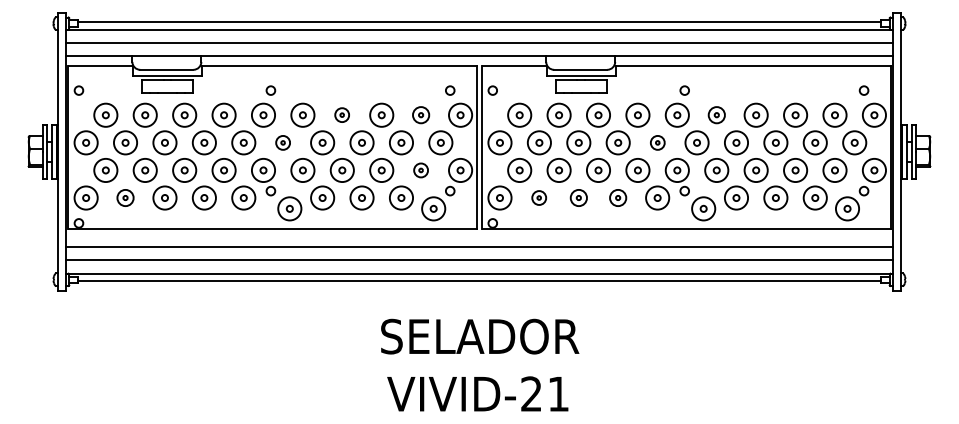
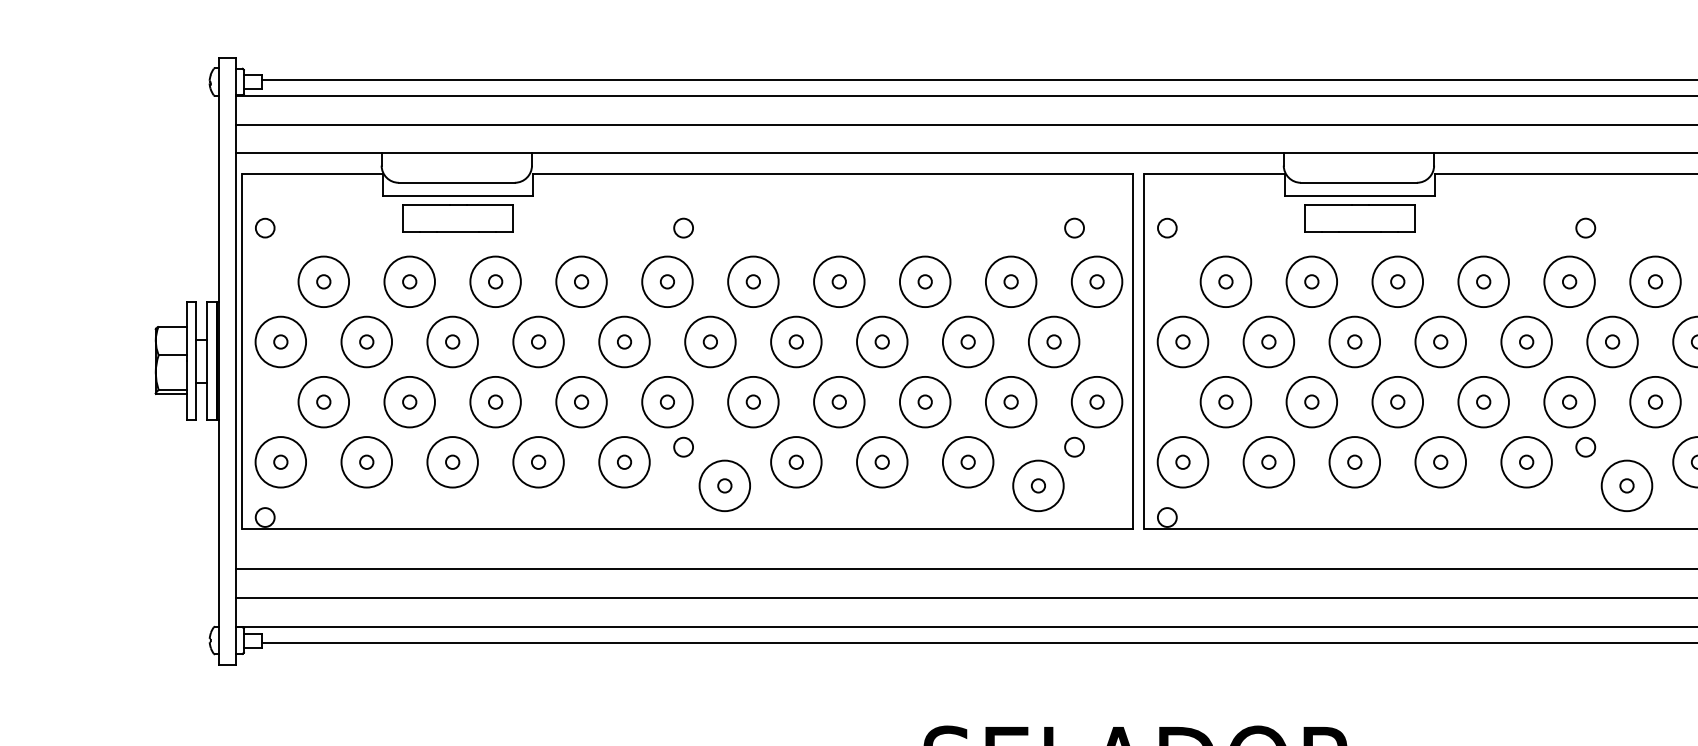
part: (341, 114) -> (837, 280), size x1.67
part: (420, 114) -> (1009, 280), size x1.43
part: (716, 114) -> (1654, 280), size x1.43
part: (282, 142) -> (708, 341), size x1.67
part: (657, 142) -> (1526, 341), size x1.67
part: (420, 170) -> (1009, 402), size x1.67
part: (125, 197) -> (366, 461), size x1.43
part: (538, 197) -> (1266, 461), size x1.67
part: (578, 197) -> (1354, 461), size x1.43
part: (617, 197) -> (1439, 461), size x1.43

